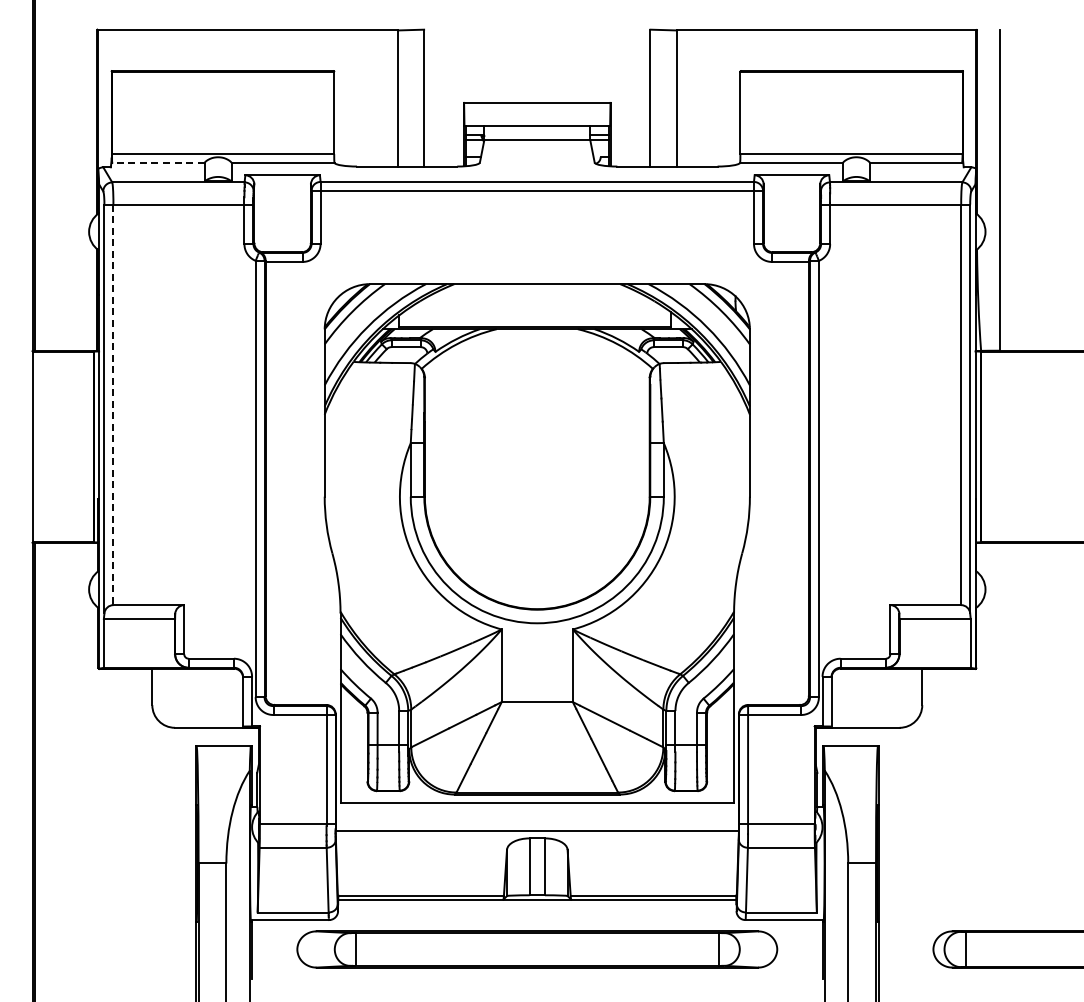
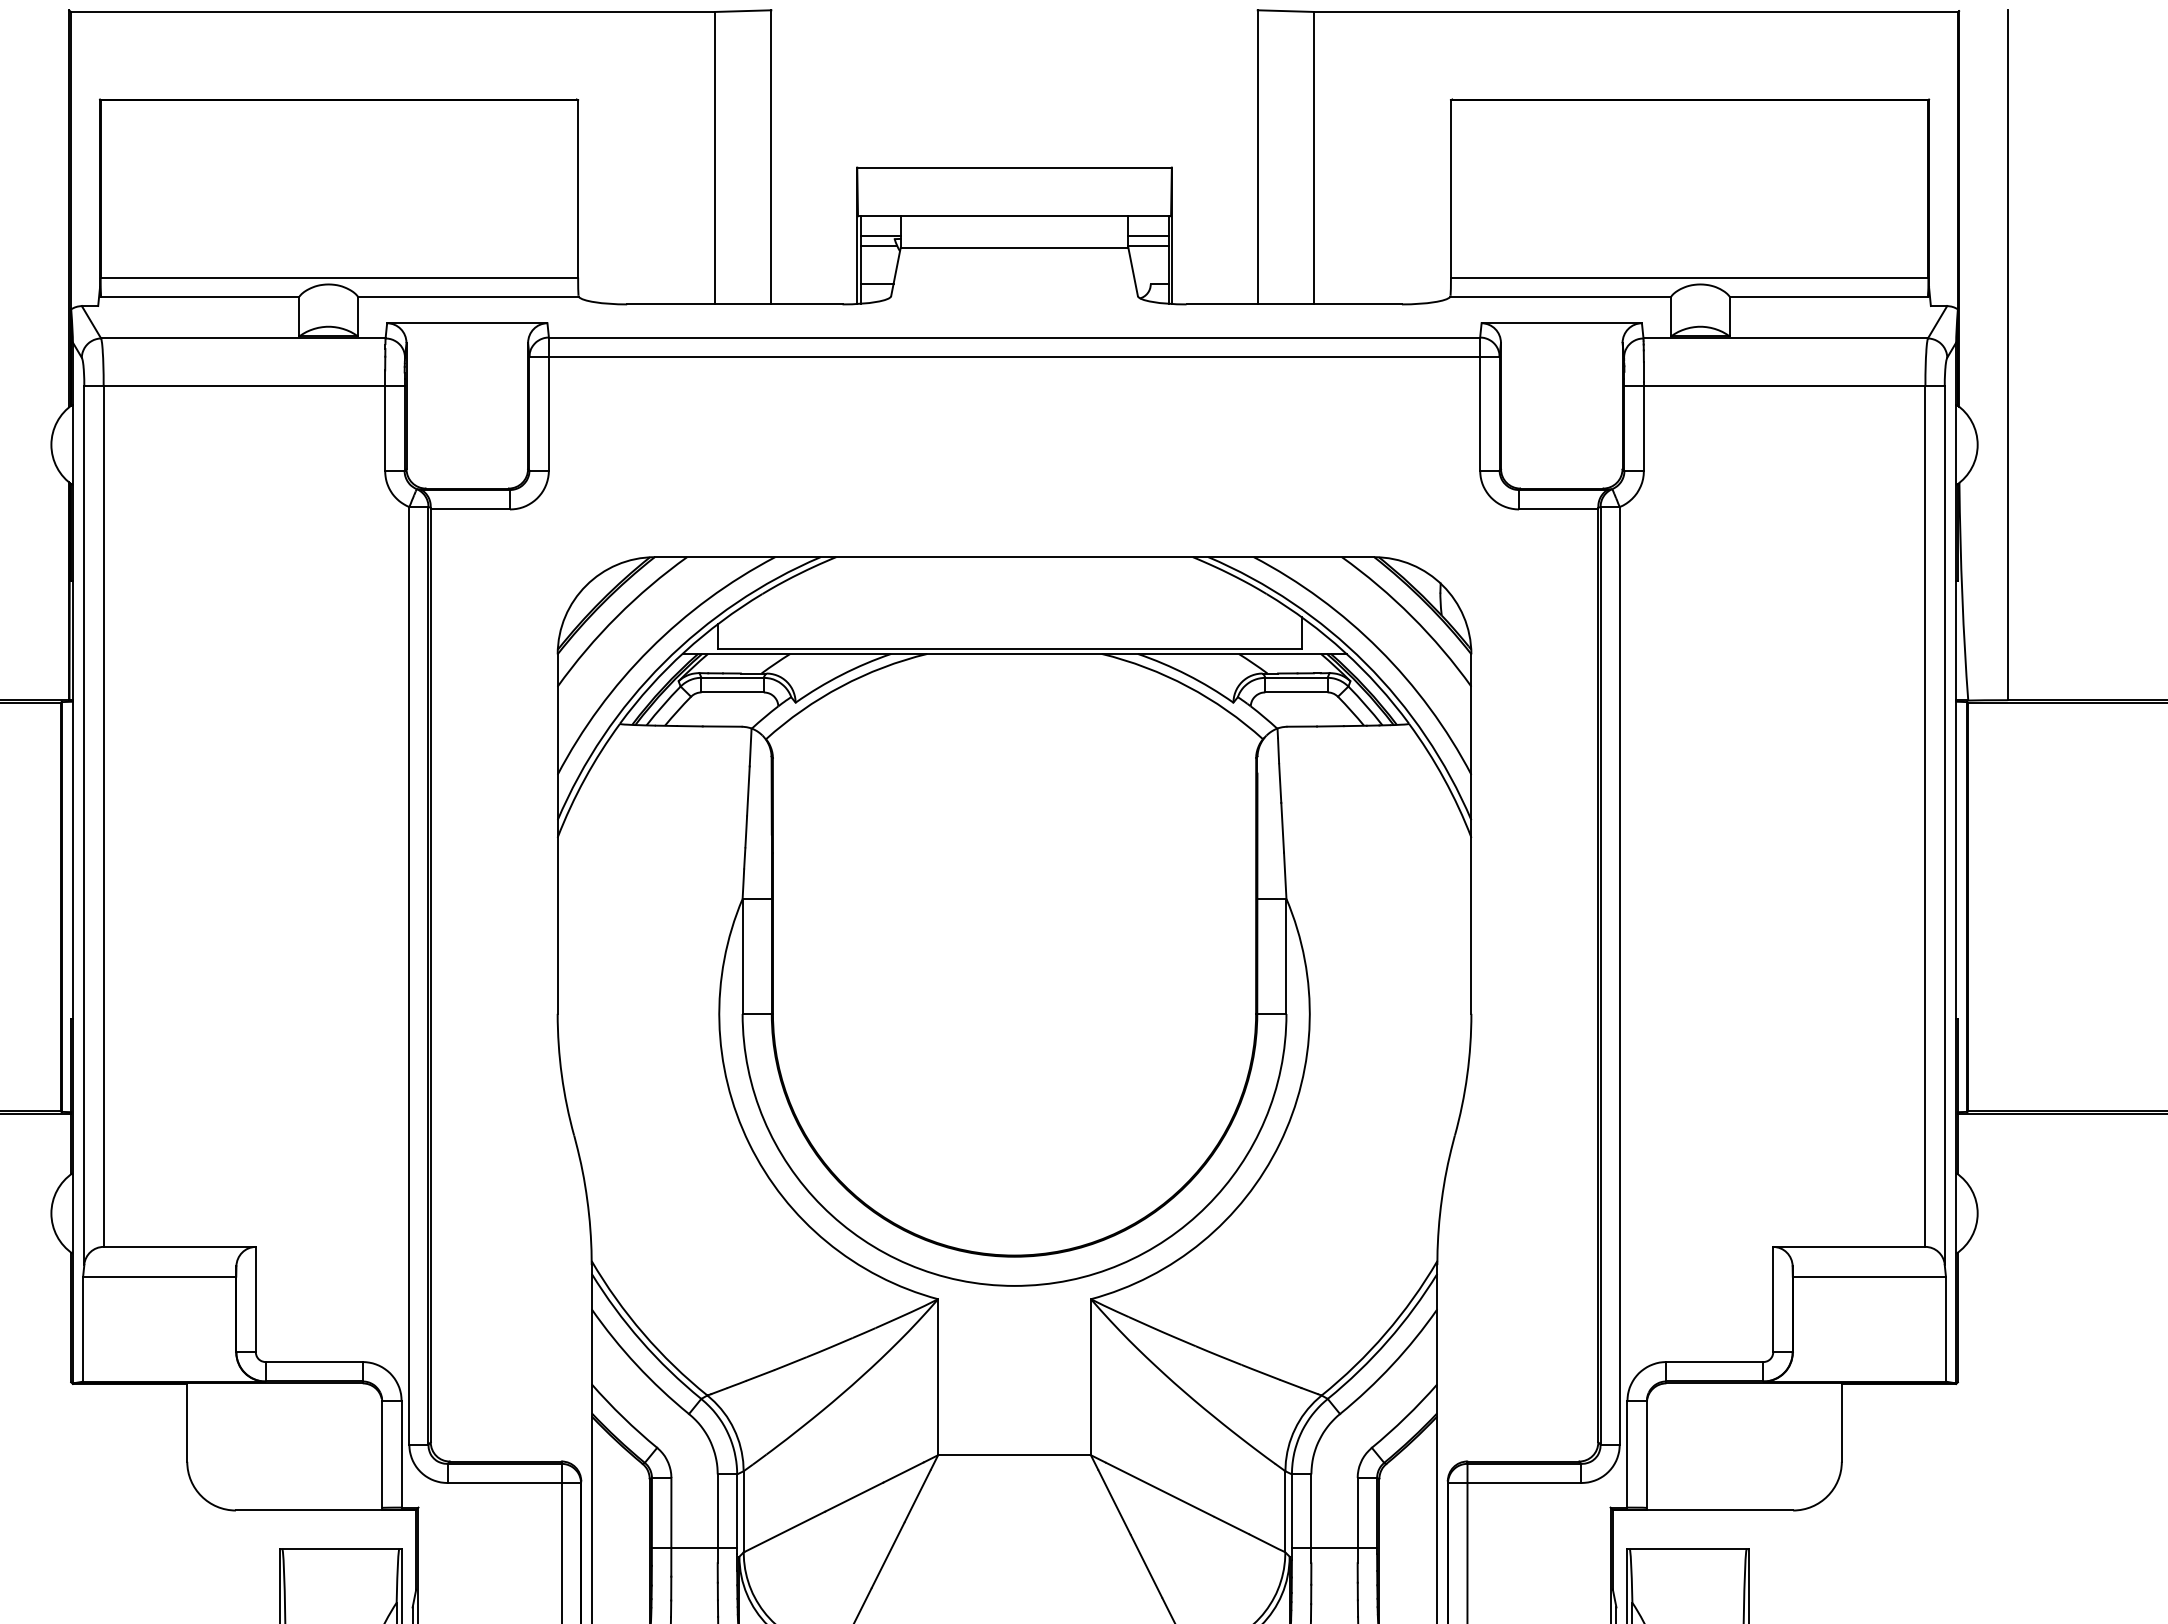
line: (157, 163) -> (198, 297), dashed -> solid
line: (113, 405) -> (103, 817), dashed -> solid

